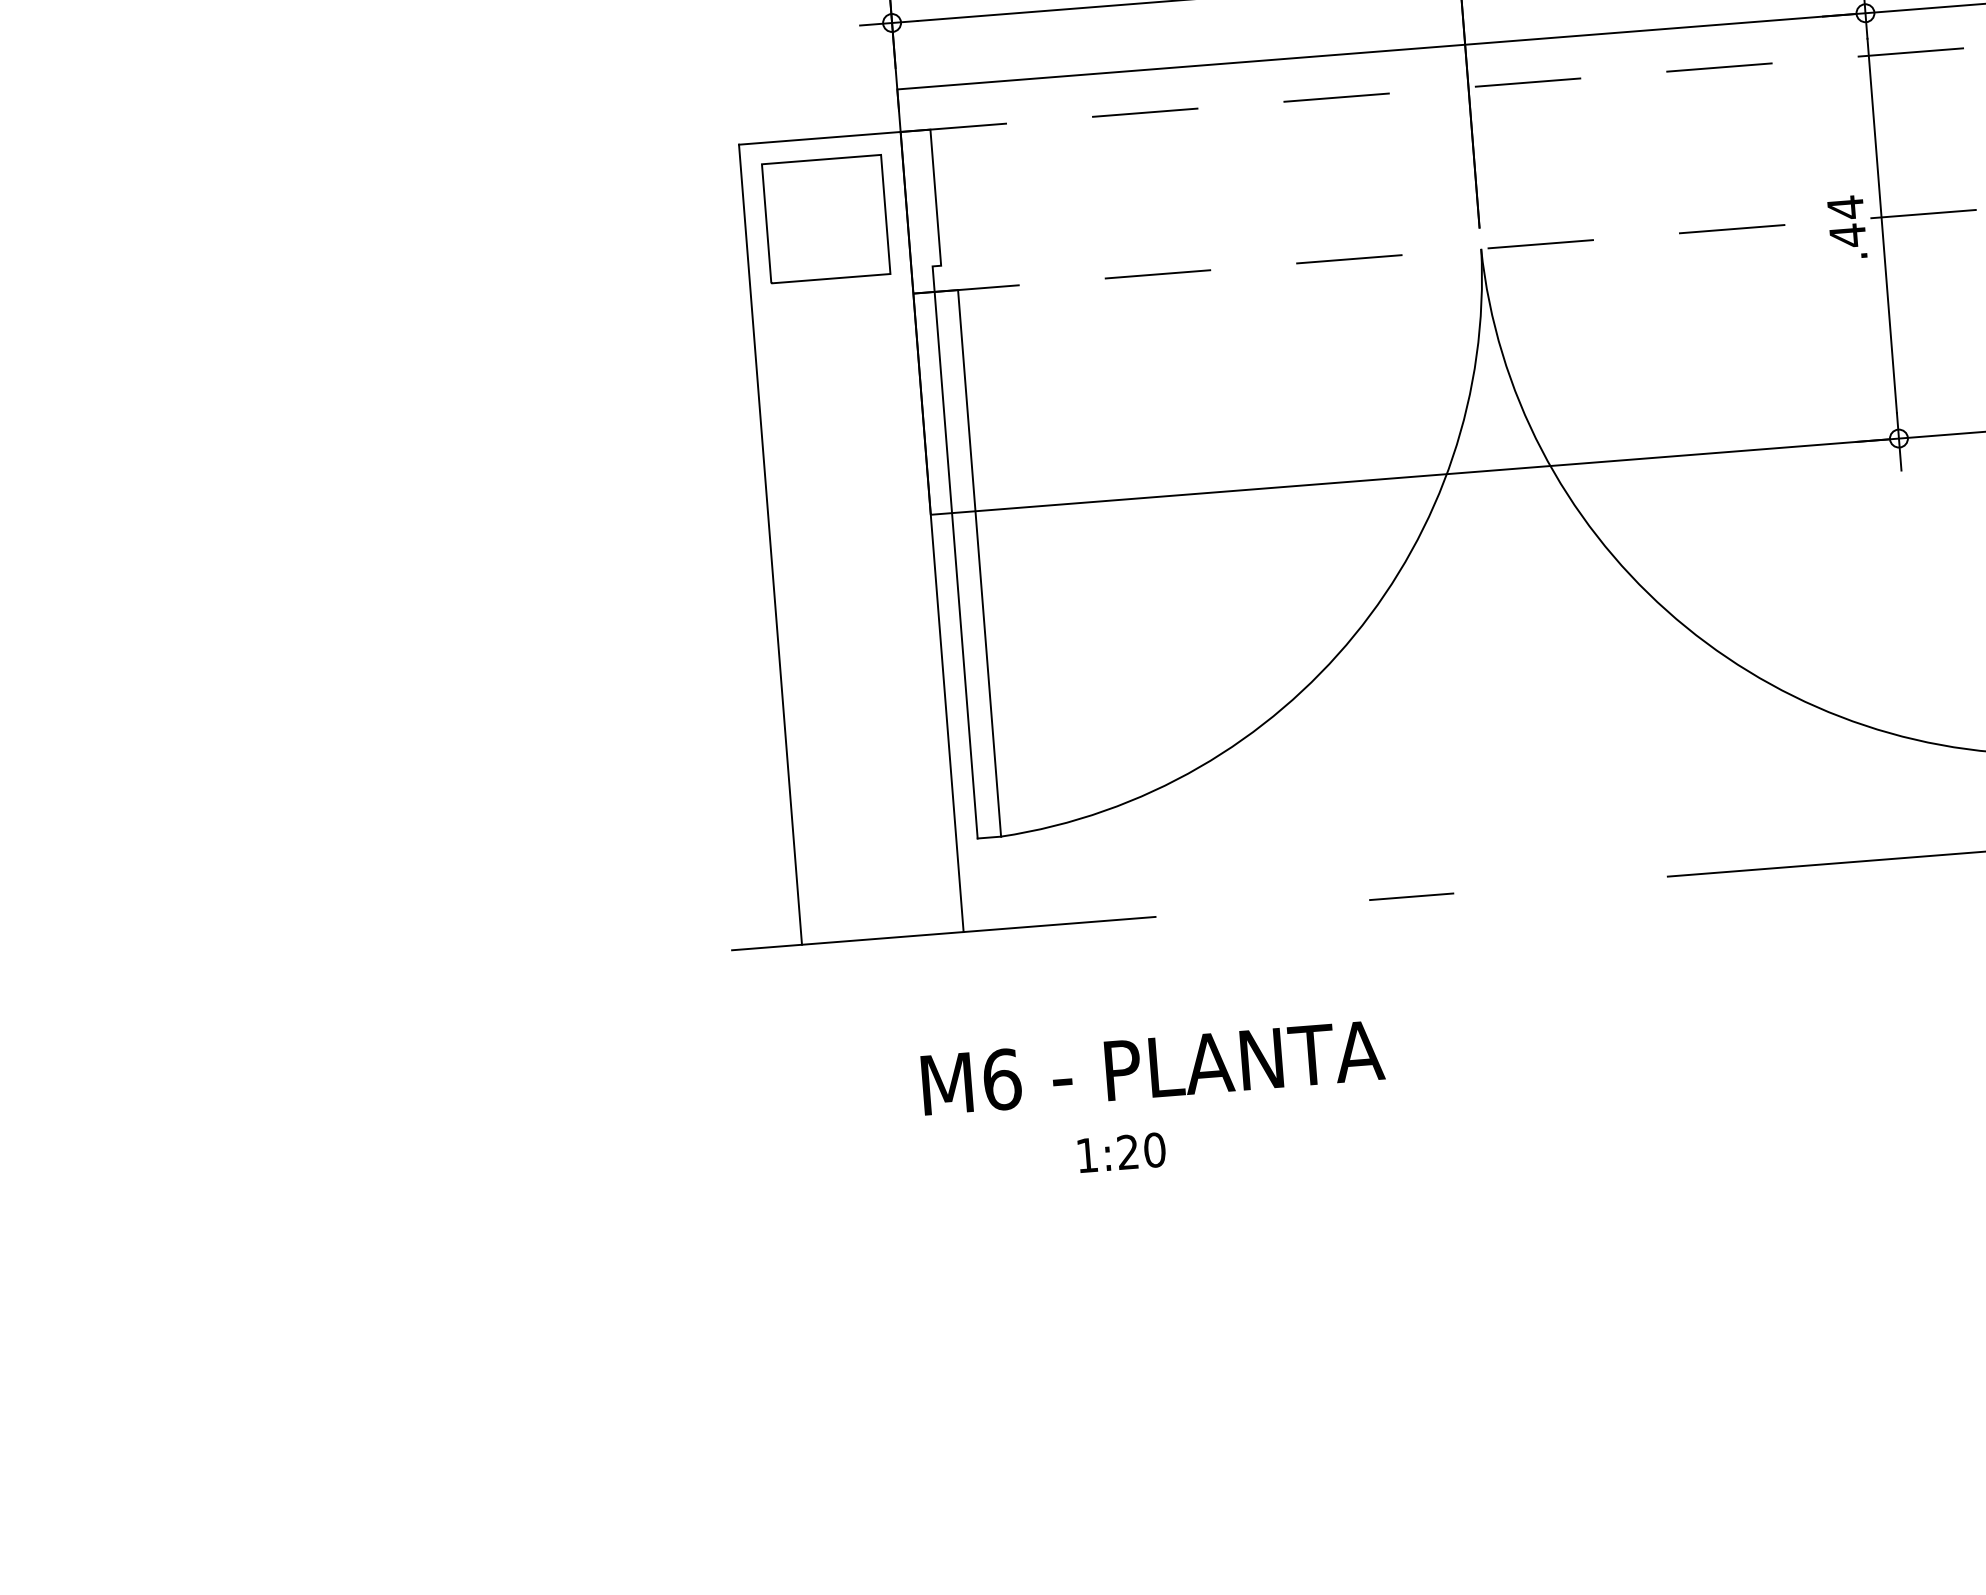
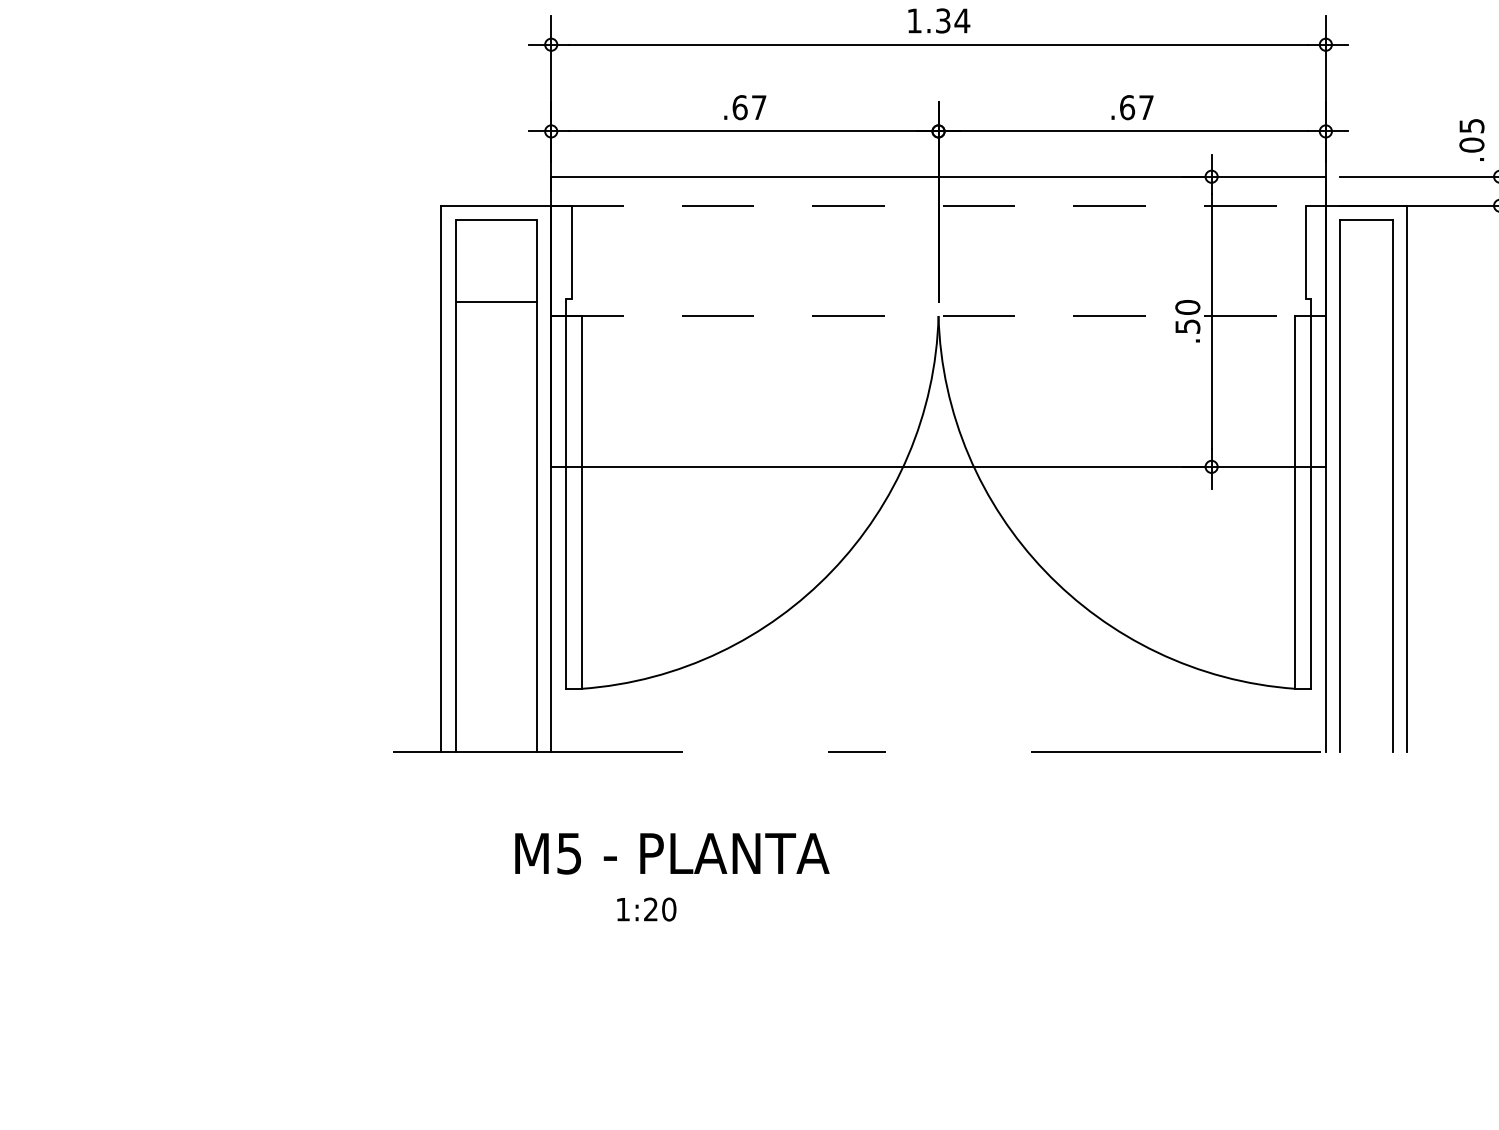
text: (1846, 220) -> (1187, 316), .44 -> .50
line: (916, 603) -> (536, 526), added
line: (797, 613) -> (455, 526), added
text: (1002, 1079) -> (569, 853), M6 -> M5

